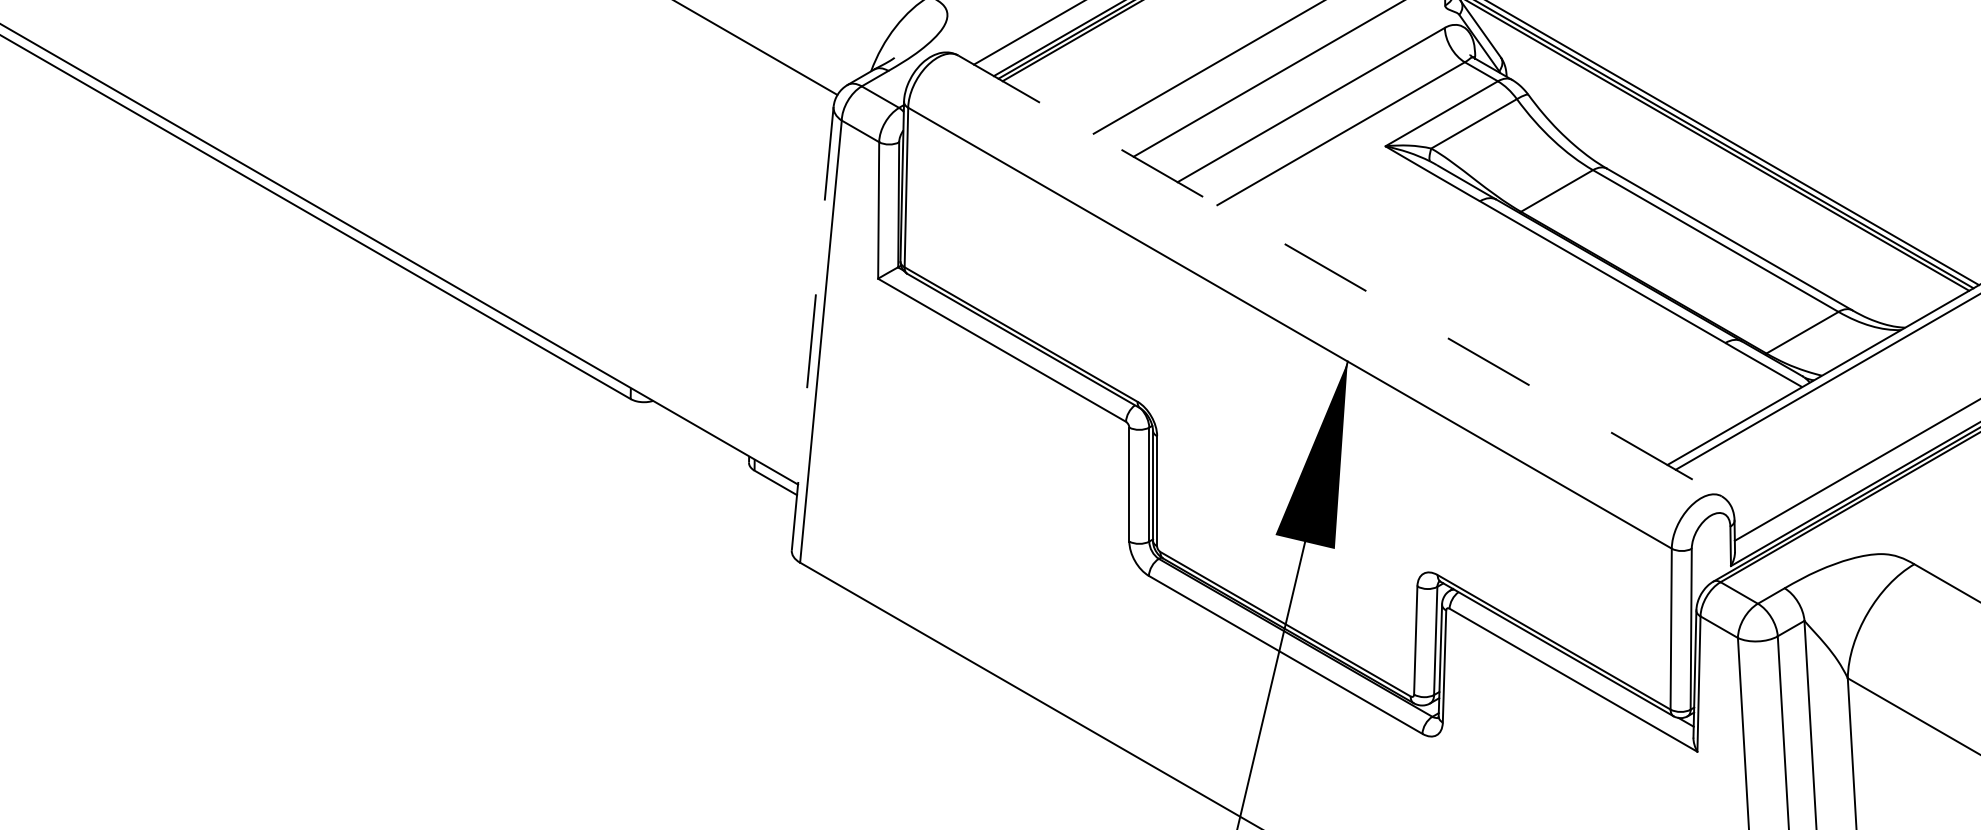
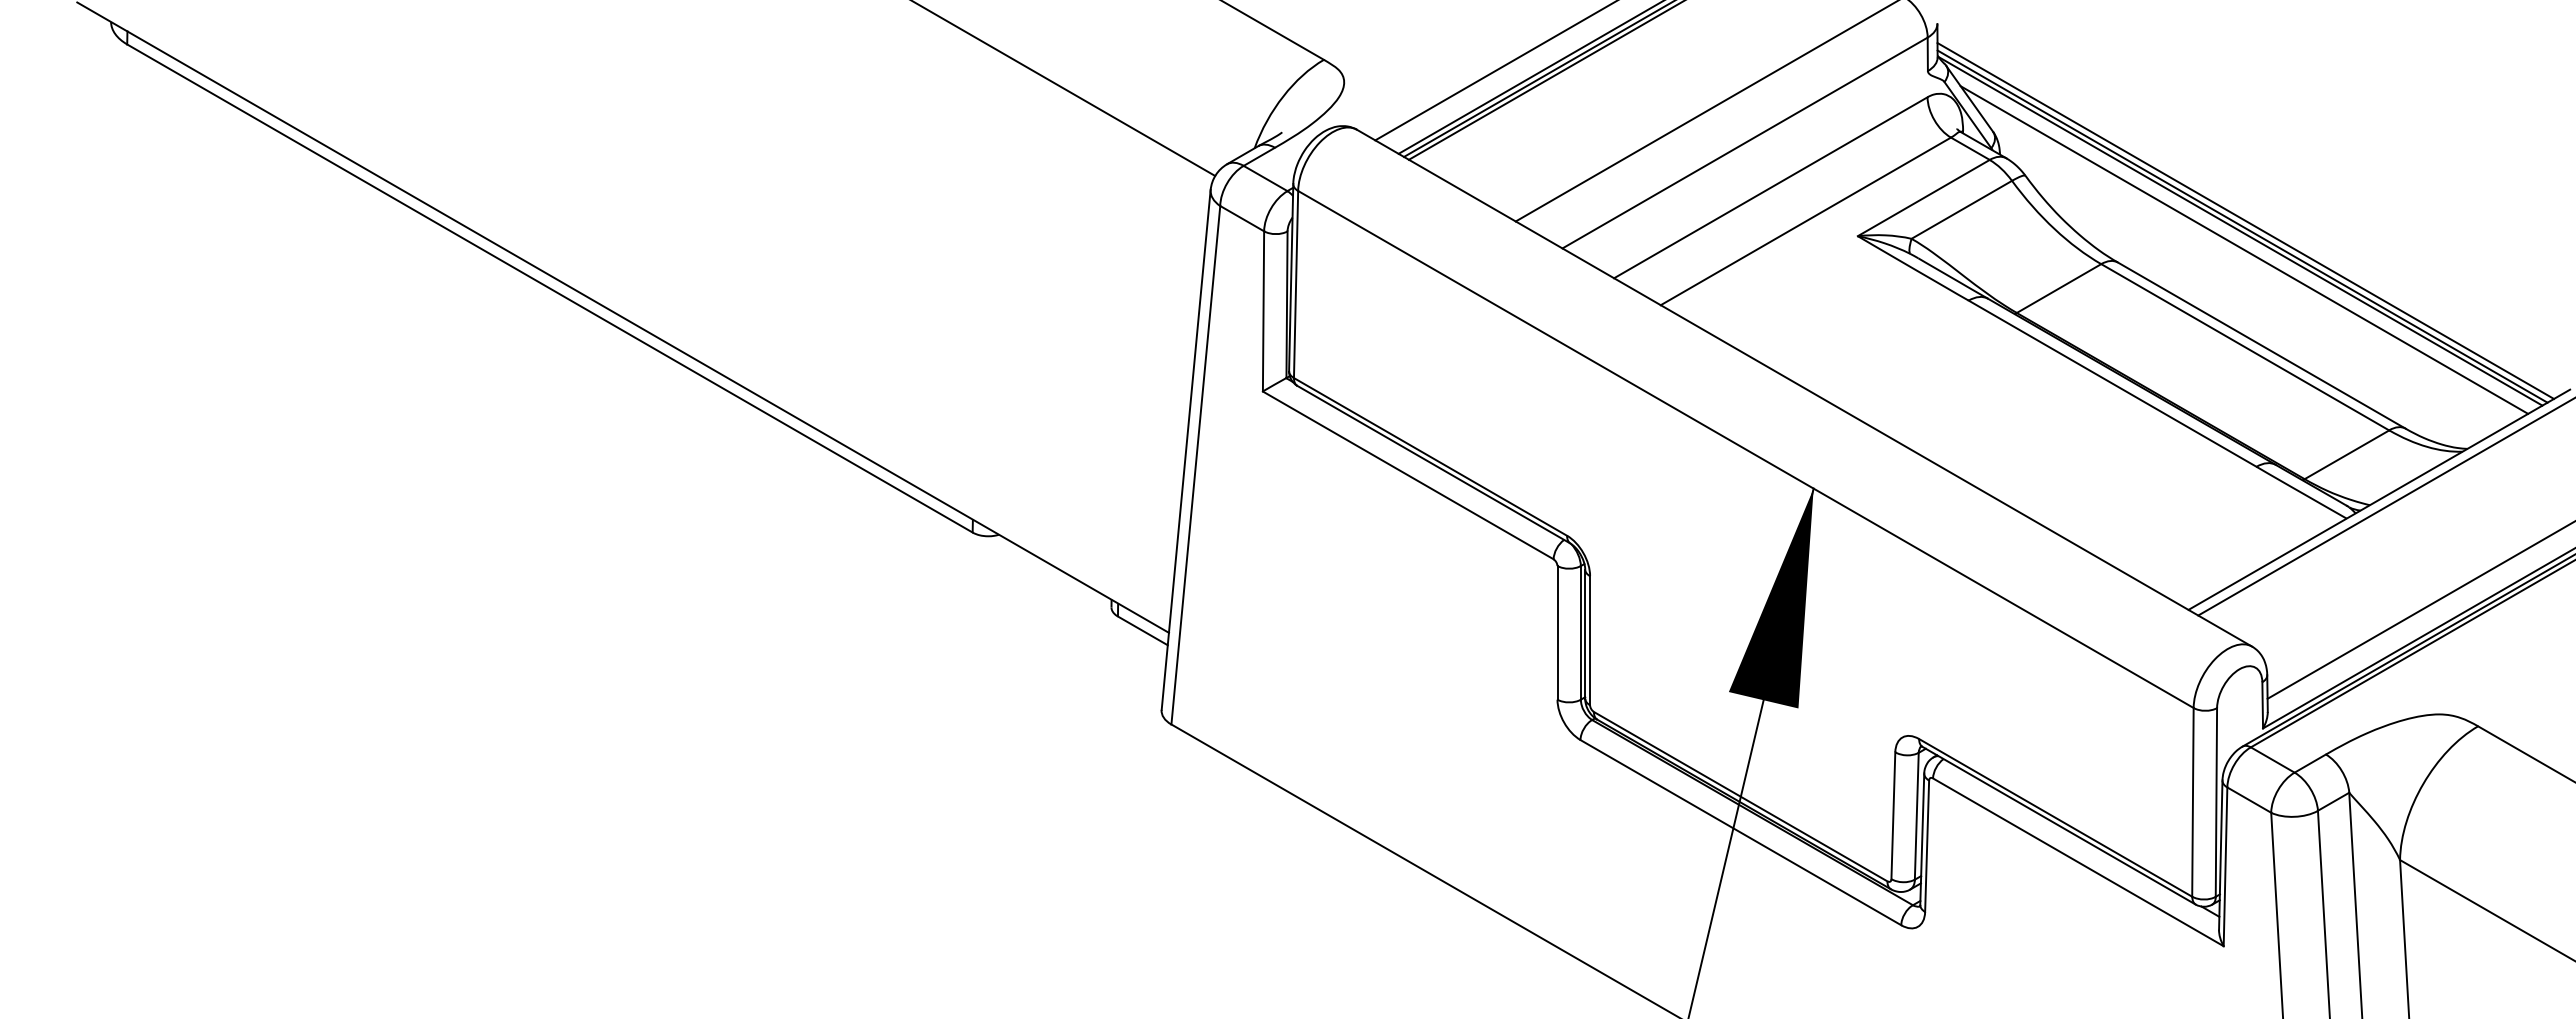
line: (1715, 157) -> (2244, 249), added
line: (1339, 276) -> (1804, 388), dashed -> solid
line: (813, 329) -> (1186, 450), dashed -> solid

